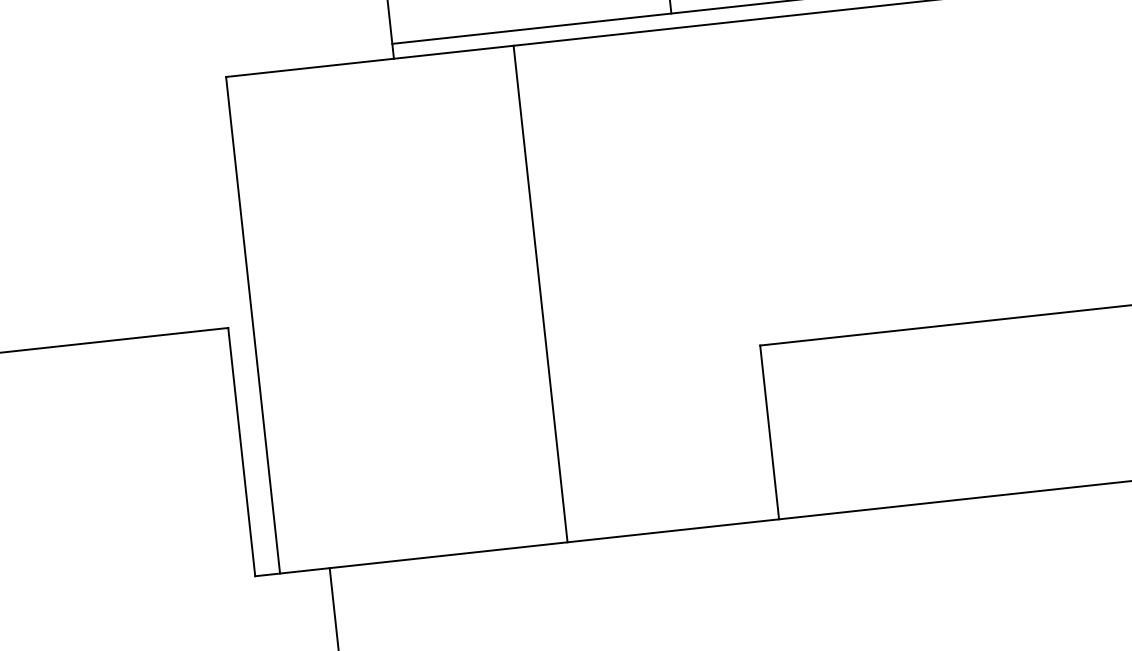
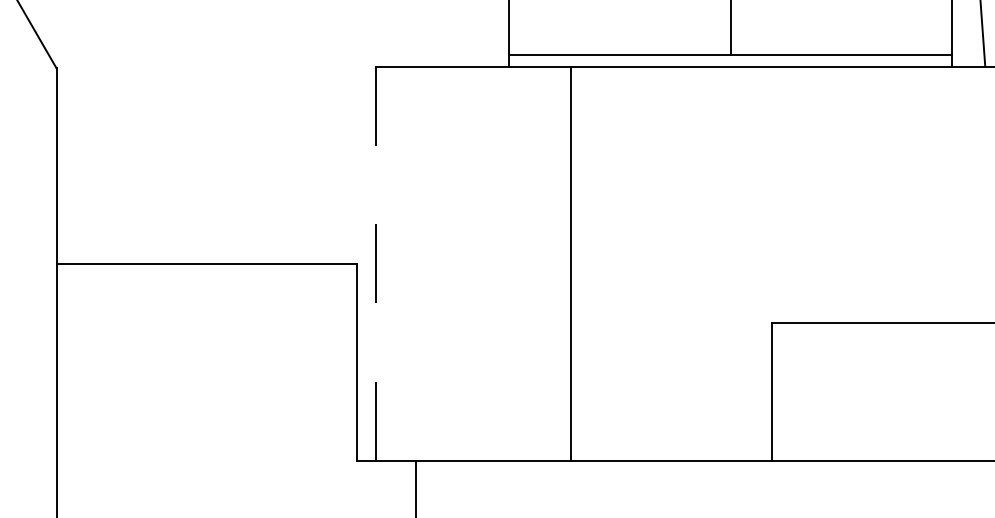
line: (540, 293) -> (571, 263), moved
line: (253, 324) -> (376, 263), solid -> dashed

